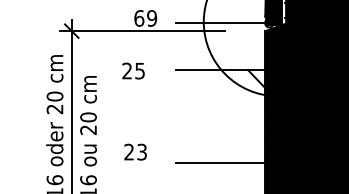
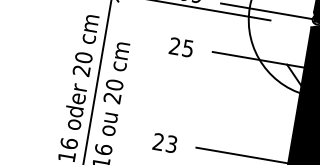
text: (133, 70) -> (181, 46), moved
text: (135, 151) -> (165, 142), moved

